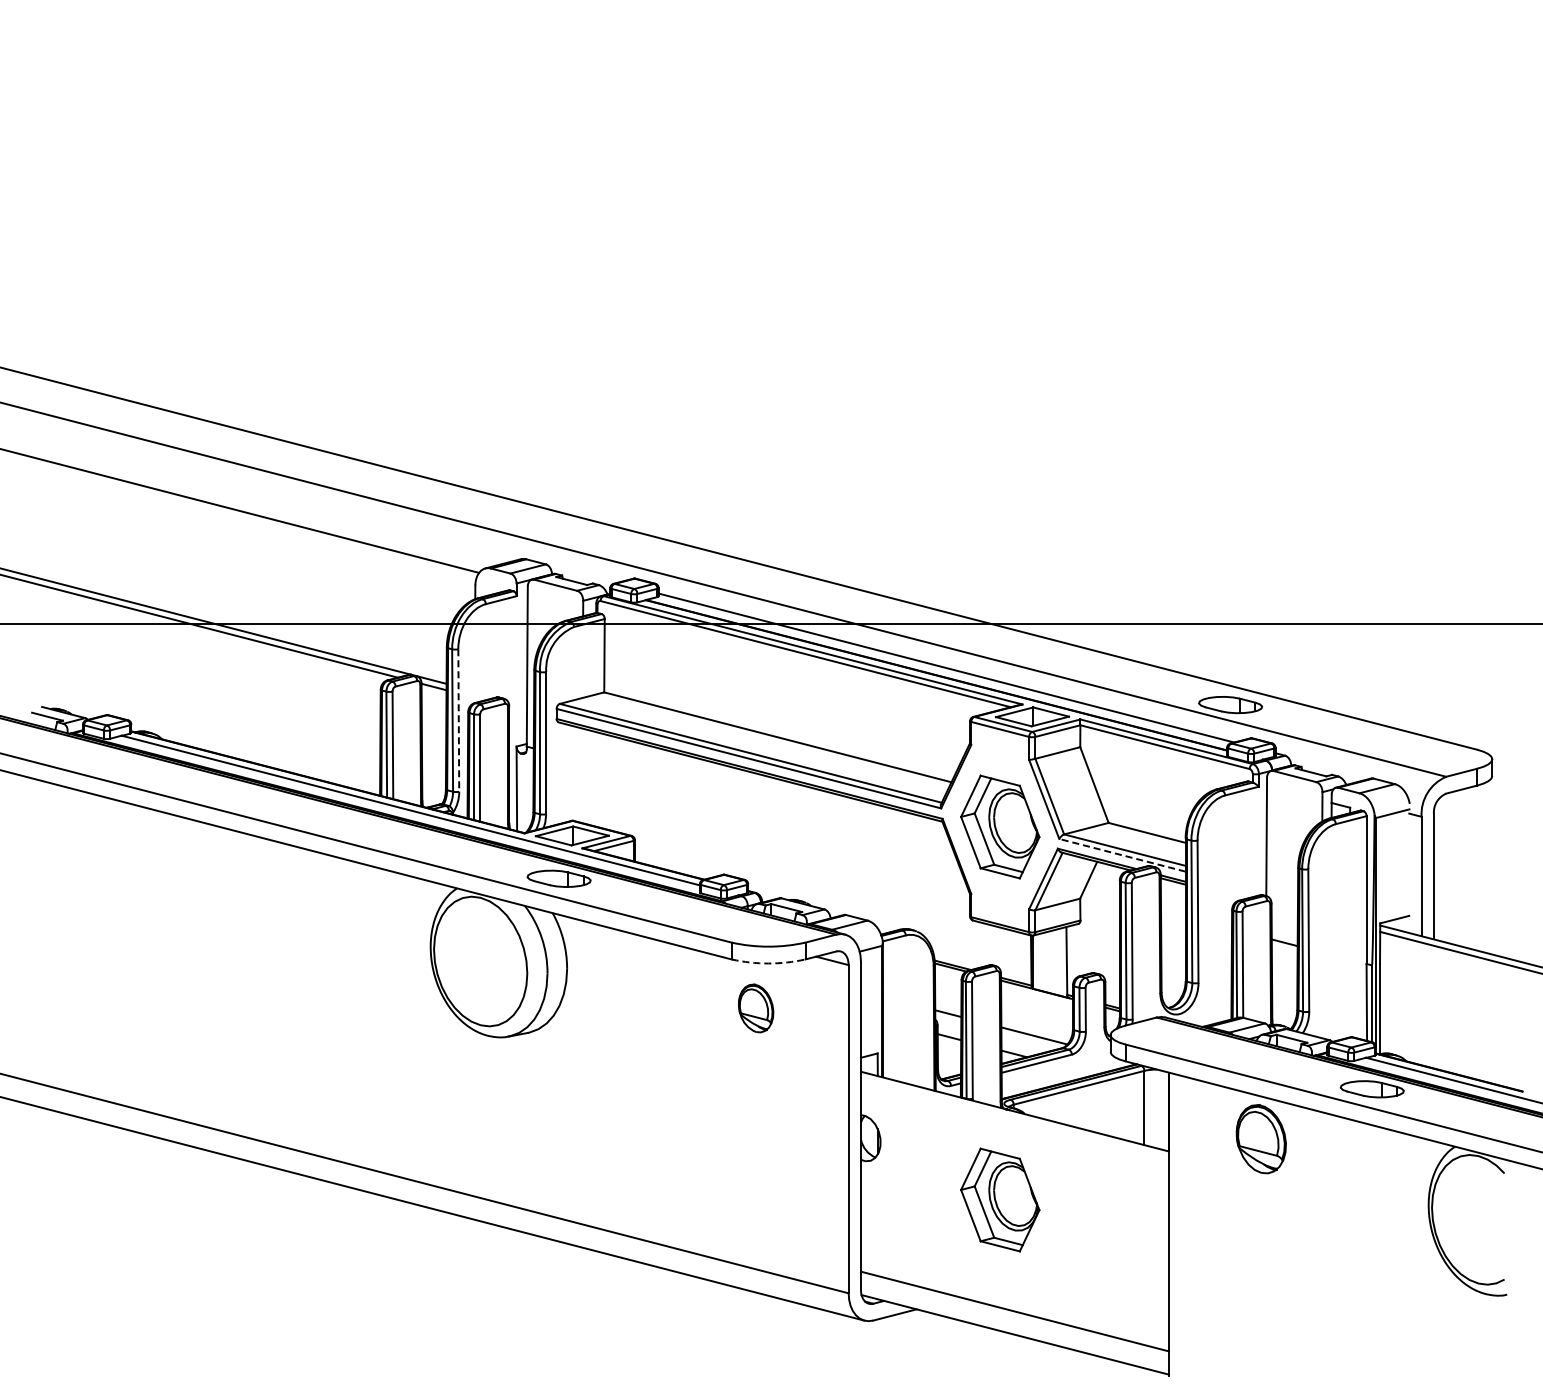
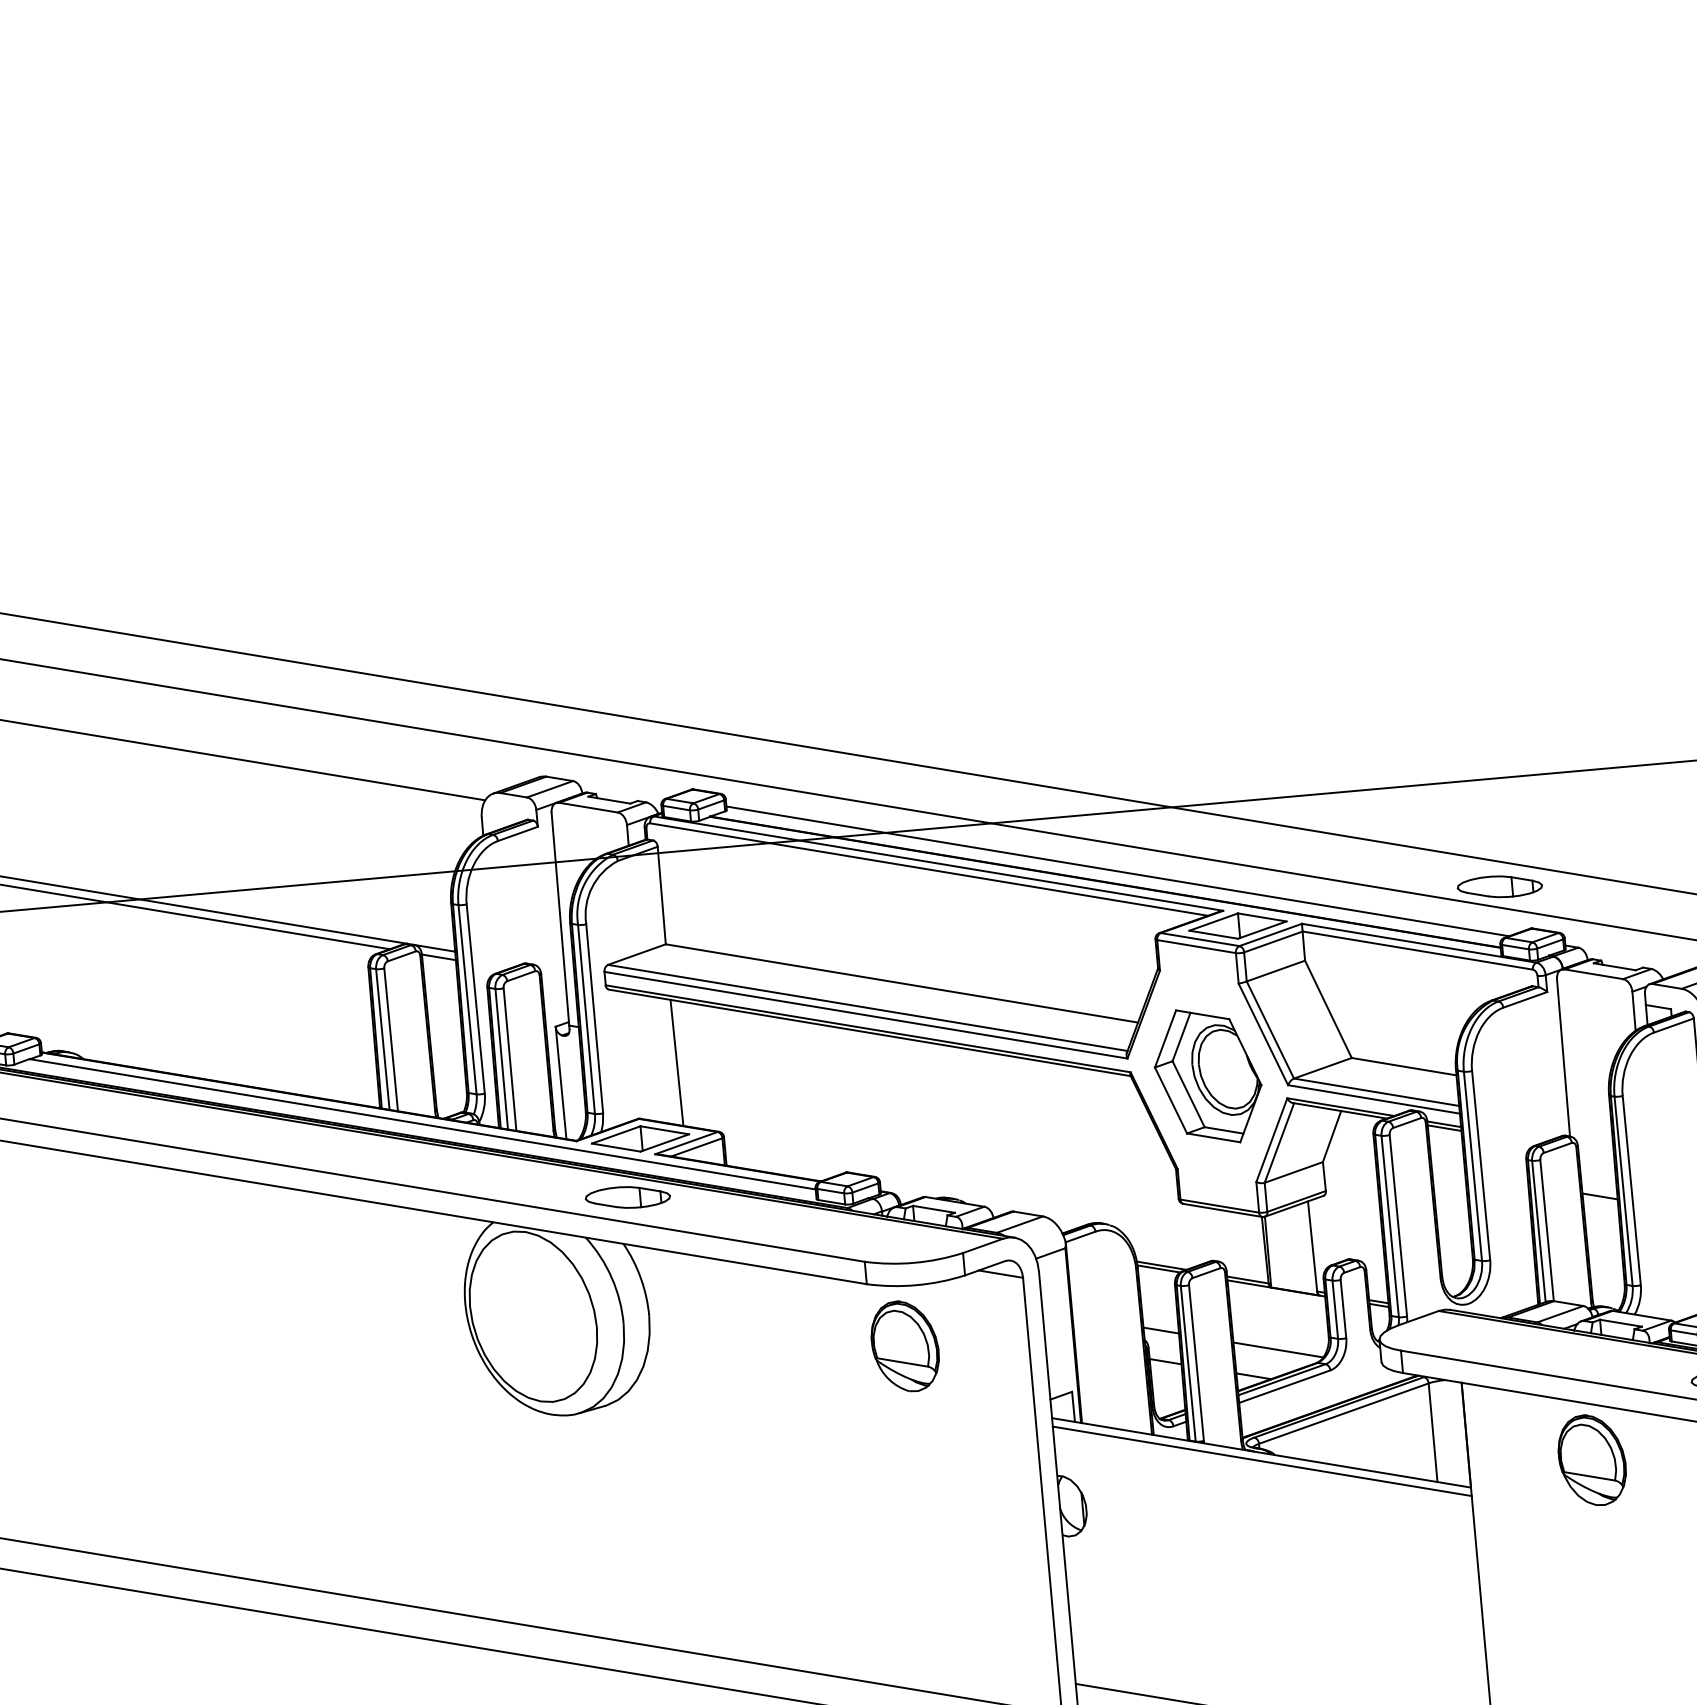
line: (458, 721) -> (475, 1000), dashed -> solid
line: (604, 781) -> (676, 1062), added
line: (1121, 855) -> (1372, 1099), dashed -> solid
arc: (768, 963) -> (916, 1285), dashed -> solid
part: (755, 1008) -> (904, 1346), size x1.43
line: (1014, 1117) -> (1261, 1460), added
part: (1000, 1199) -> (1252, 1571), removed

